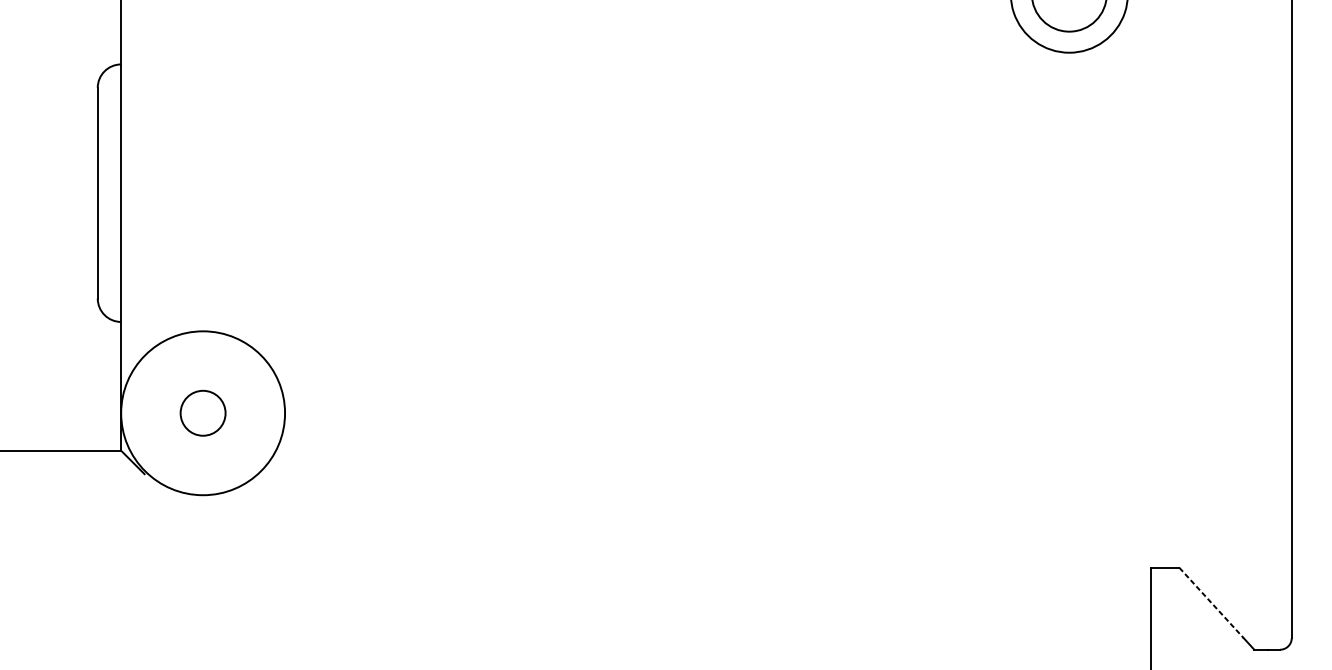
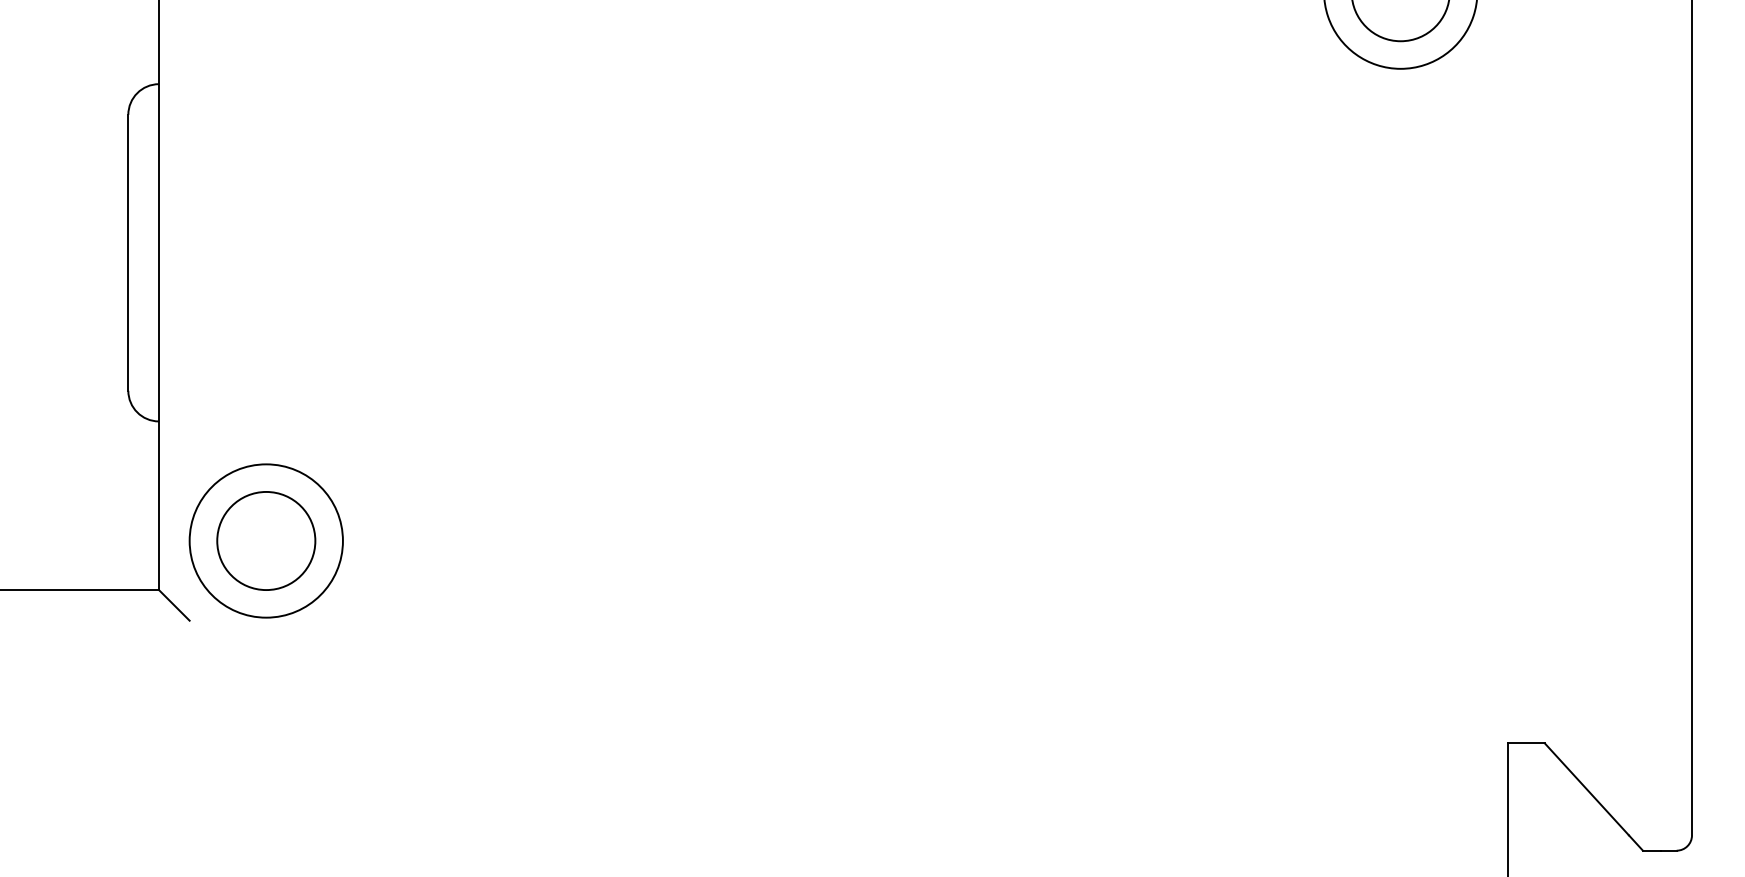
circle: (202, 412) -> (265, 540), size x0.71
circle: (203, 412) -> (266, 540), size x1.67
line: (1211, 603) -> (1587, 789), dashed -> solid

